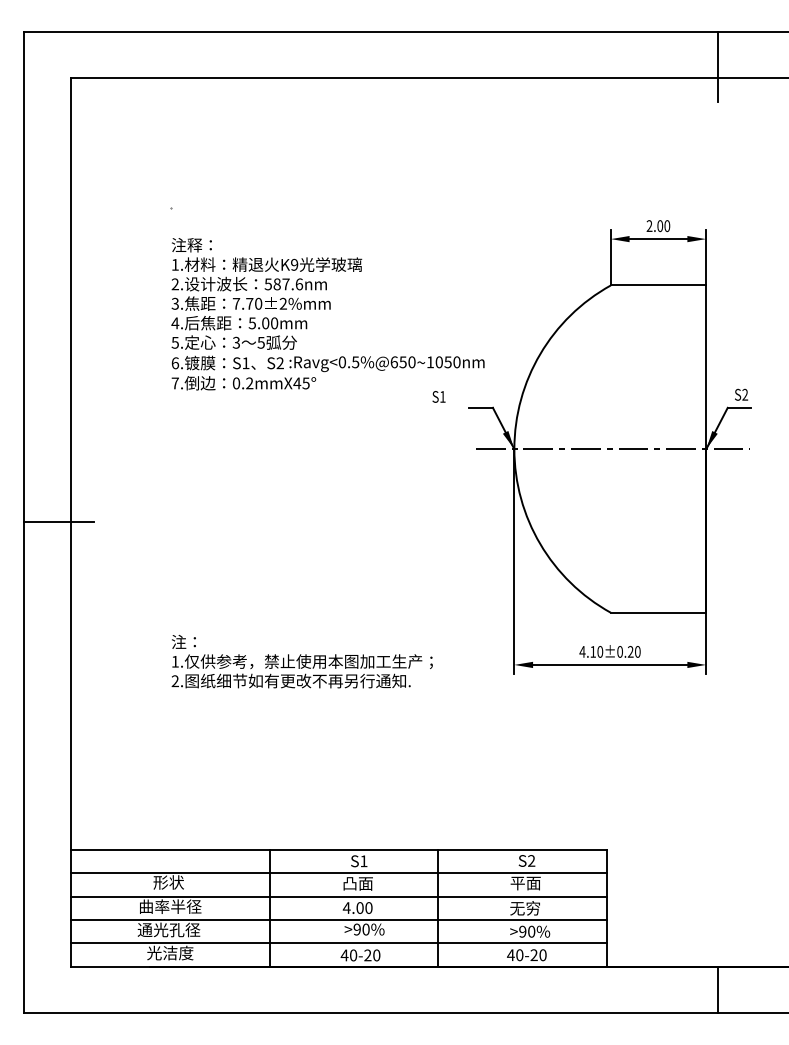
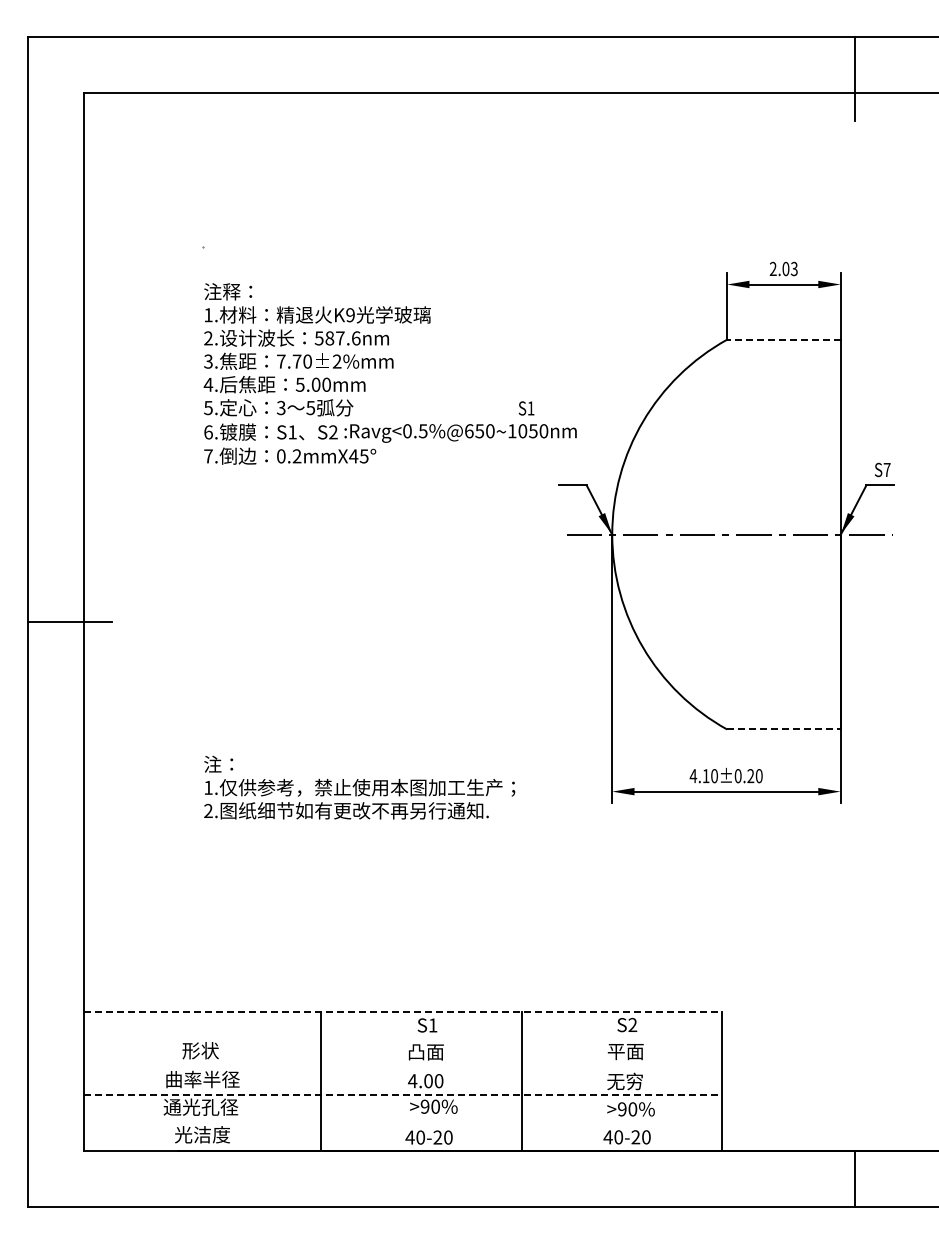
text: (666, 225) -> (793, 268), 2.00 -> 2.03
line: (658, 285) -> (783, 339), solid -> dashed
text: (744, 394) -> (886, 469), S2 -> S7
text: (439, 396) -> (526, 408), moved
line: (658, 612) -> (783, 729), solid -> dashed
line: (339, 849) -> (403, 1011), solid -> dashed
line: (338, 873) -> (402, 1039), removed
line: (338, 896) -> (402, 1067), removed
line: (339, 920) -> (403, 1095), solid -> dashed
line: (338, 943) -> (402, 1123), removed

